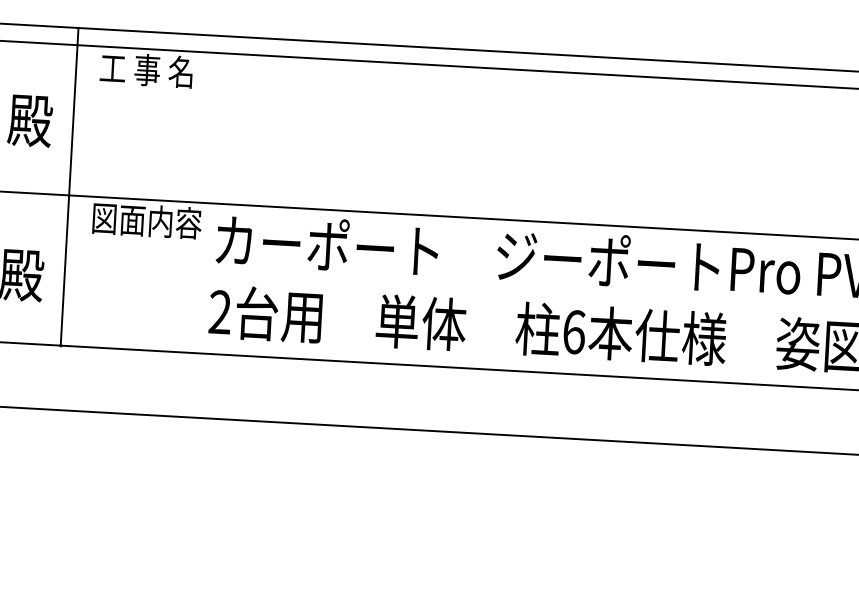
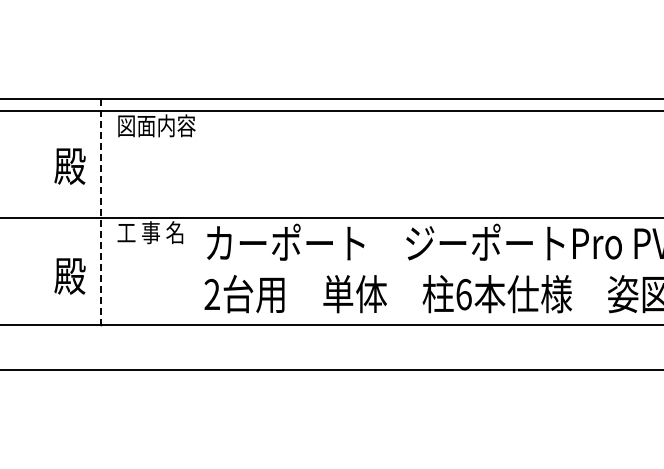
text: (155, 70) -> (156, 125), 工 事 名 -> 図面内容
line: (69, 186) -> (100, 211), solid -> dashed
text: (146, 220) -> (156, 232), 図面内容 -> 工 事 名

